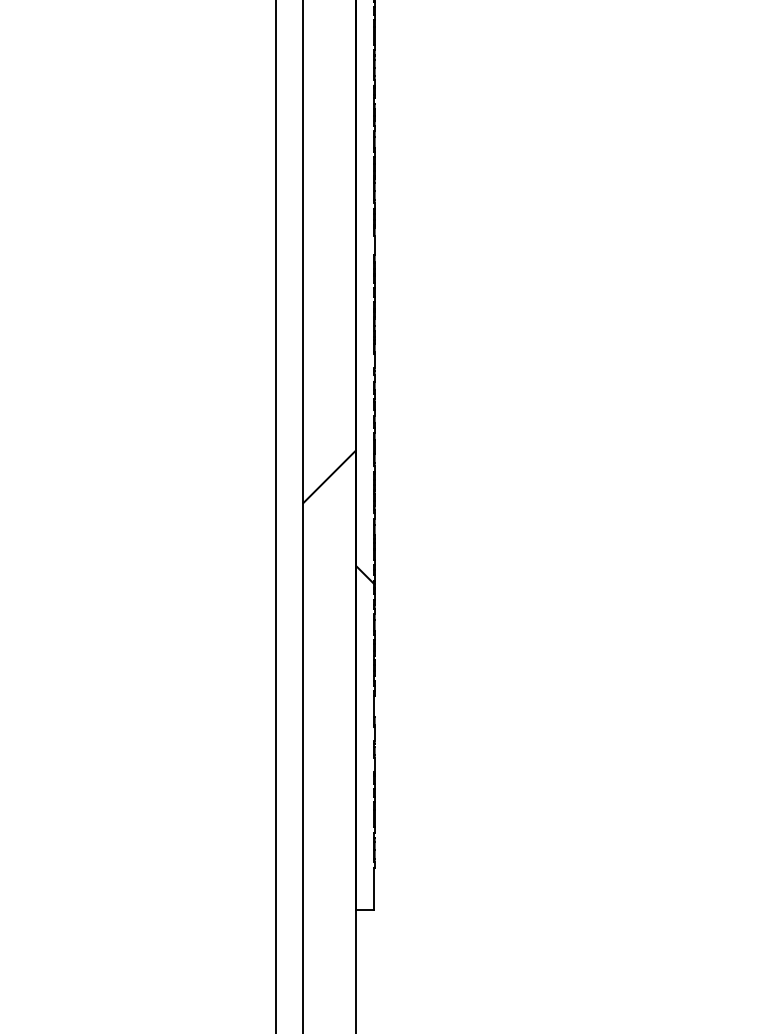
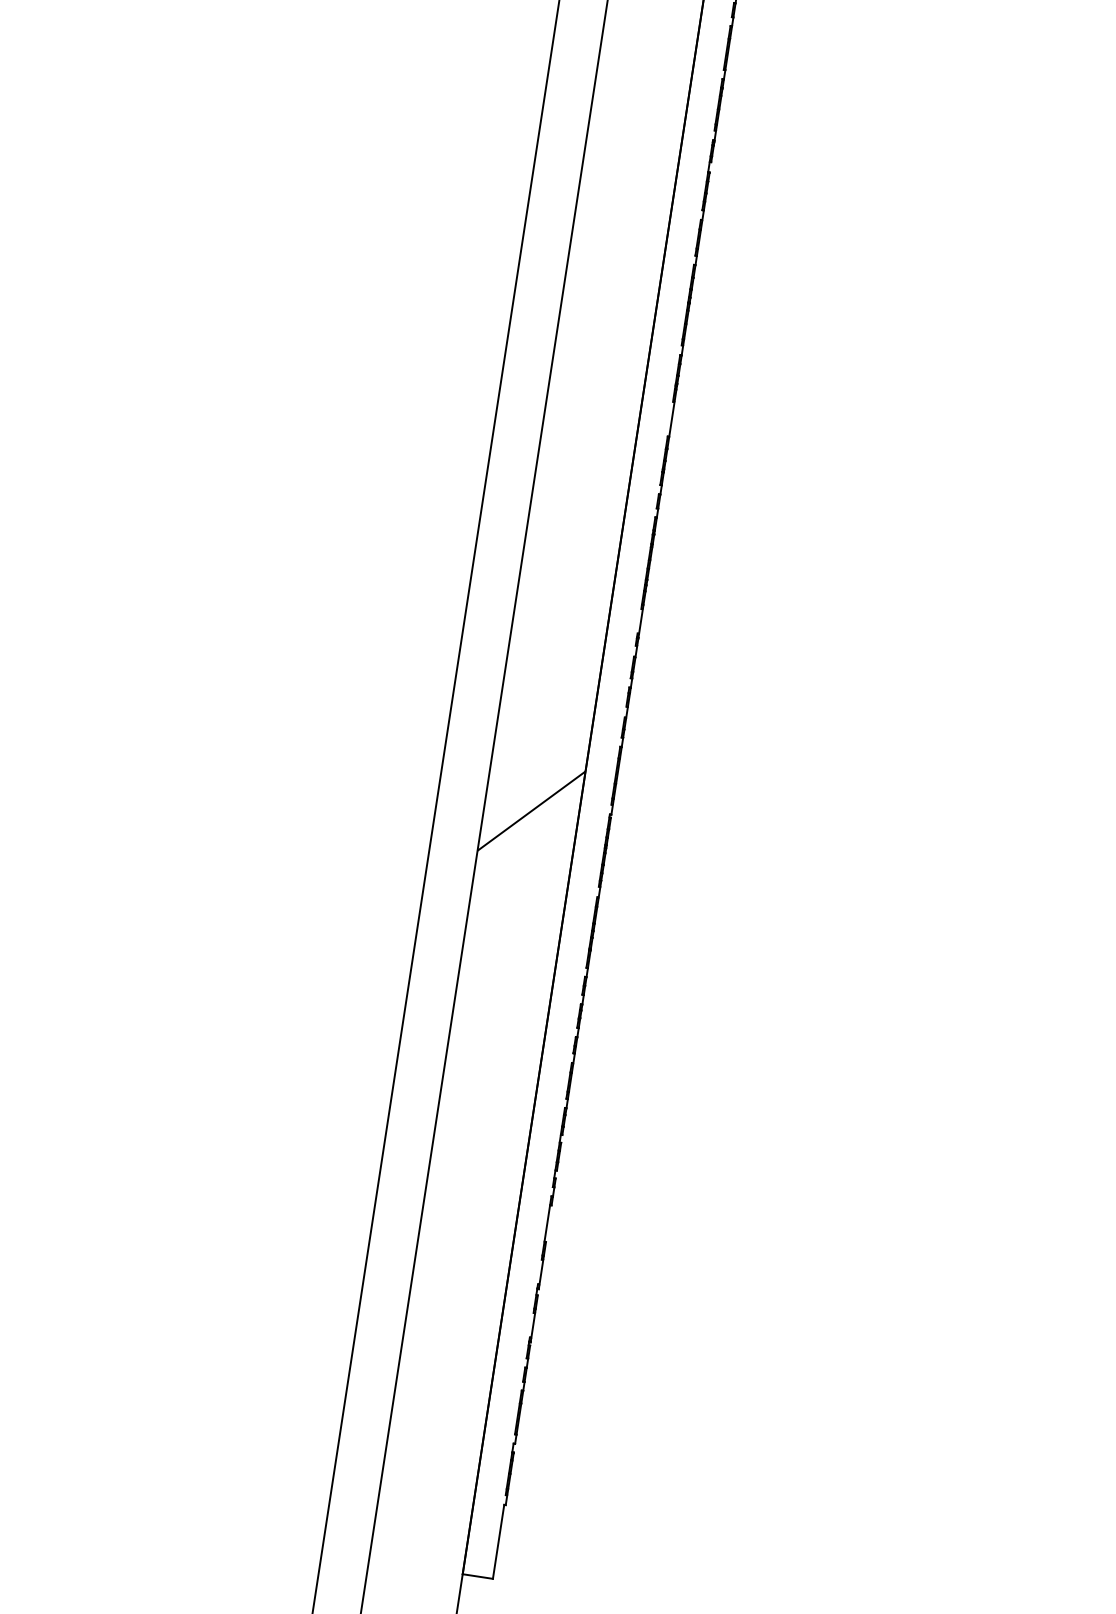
hatch: (364, 574) -> (566, 990), removed

